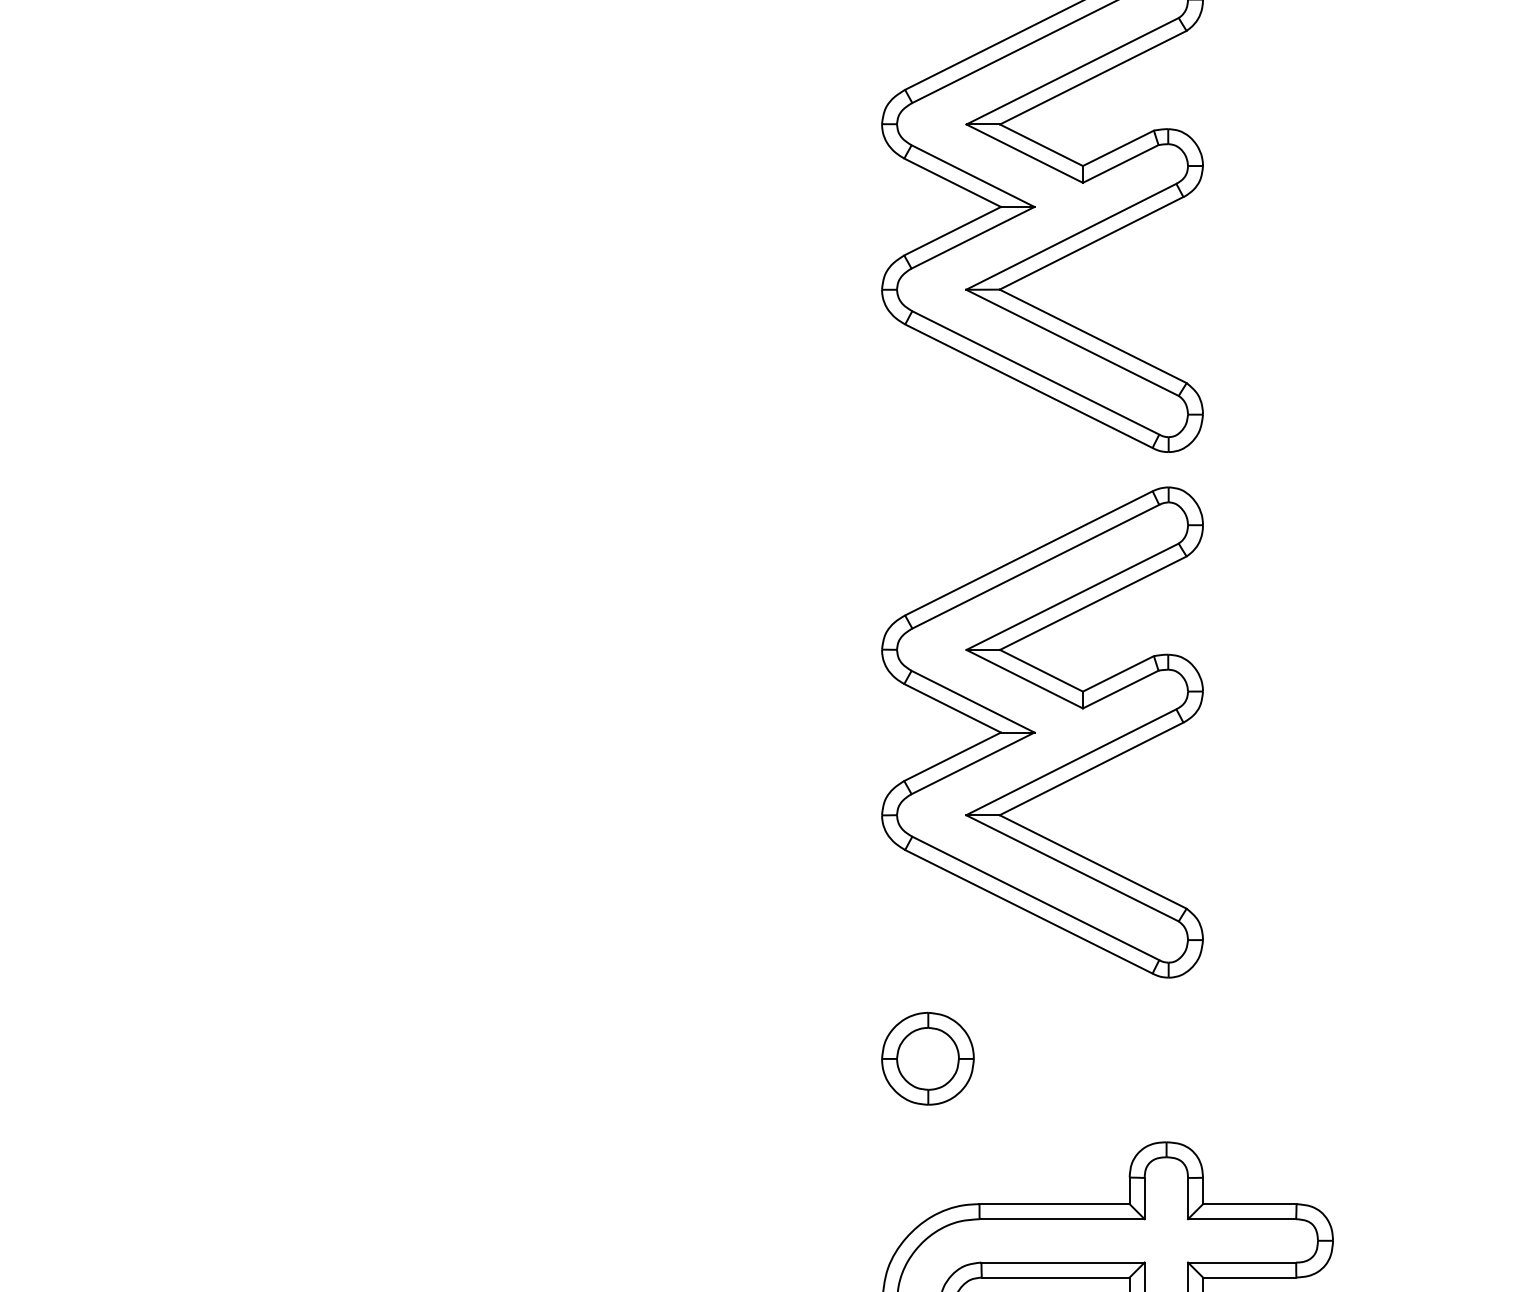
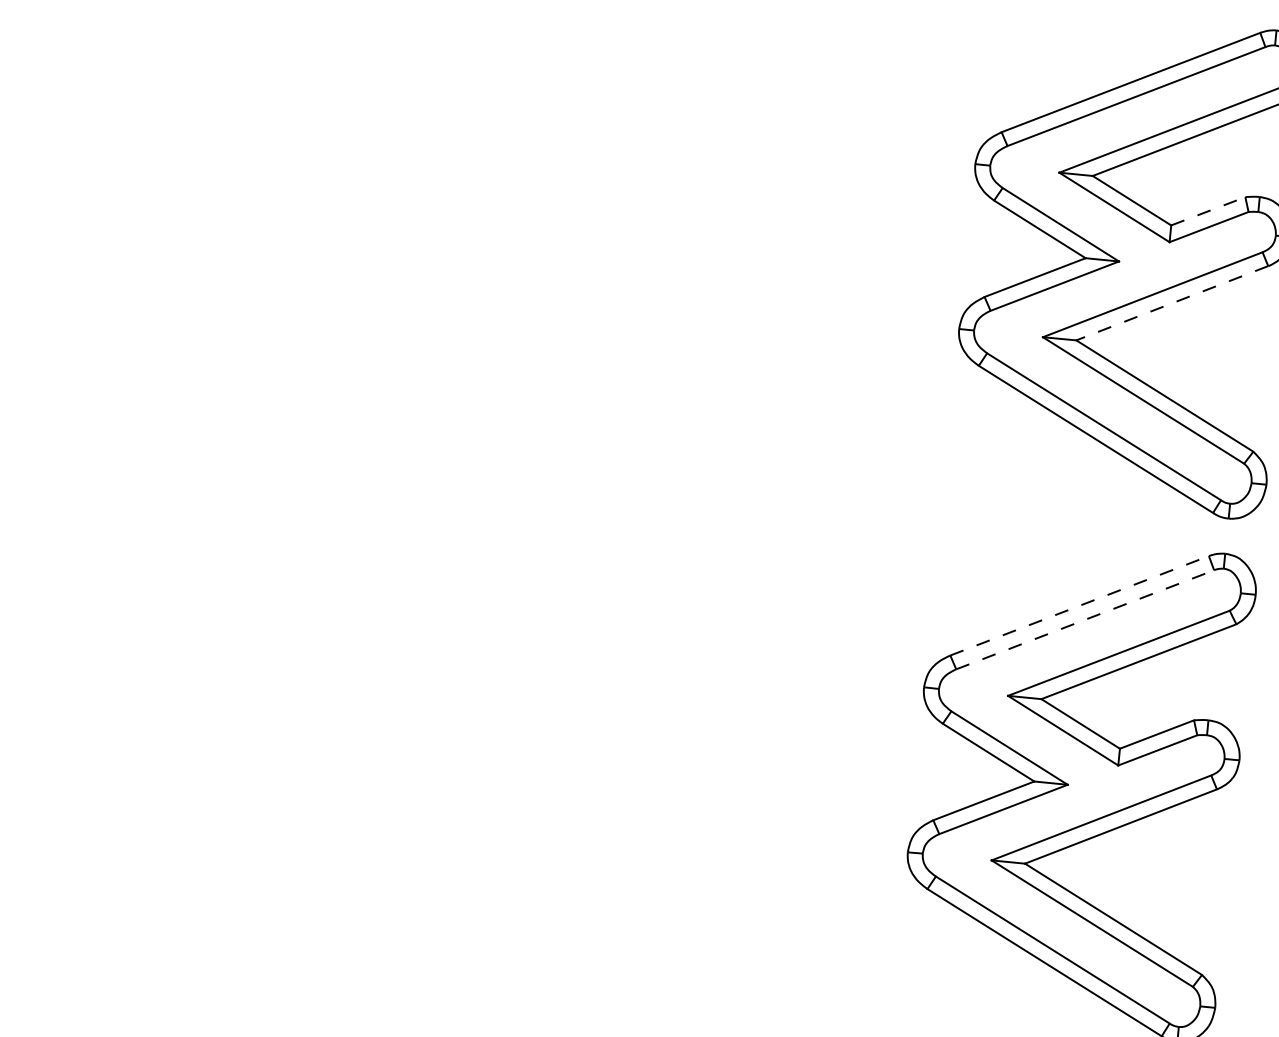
line: (1118, 148) -> (1208, 211), solid -> dashed
line: (1091, 243) -> (1172, 303), solid -> dashed
line: (1029, 553) -> (1080, 605), solid -> dashed
line: (1036, 566) -> (1085, 619), solid -> dashed

